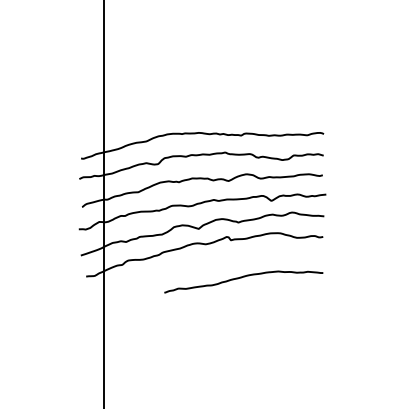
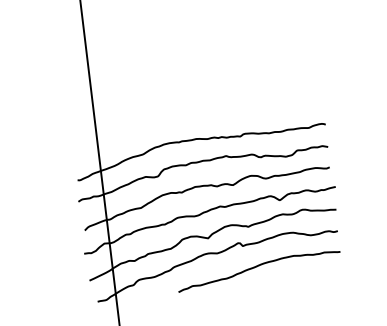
curve: (241, 278) -> (256, 267), moved

